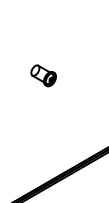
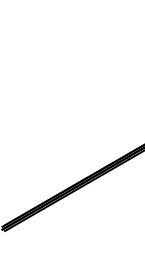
part: (43, 75) -> (41, 78), removed

